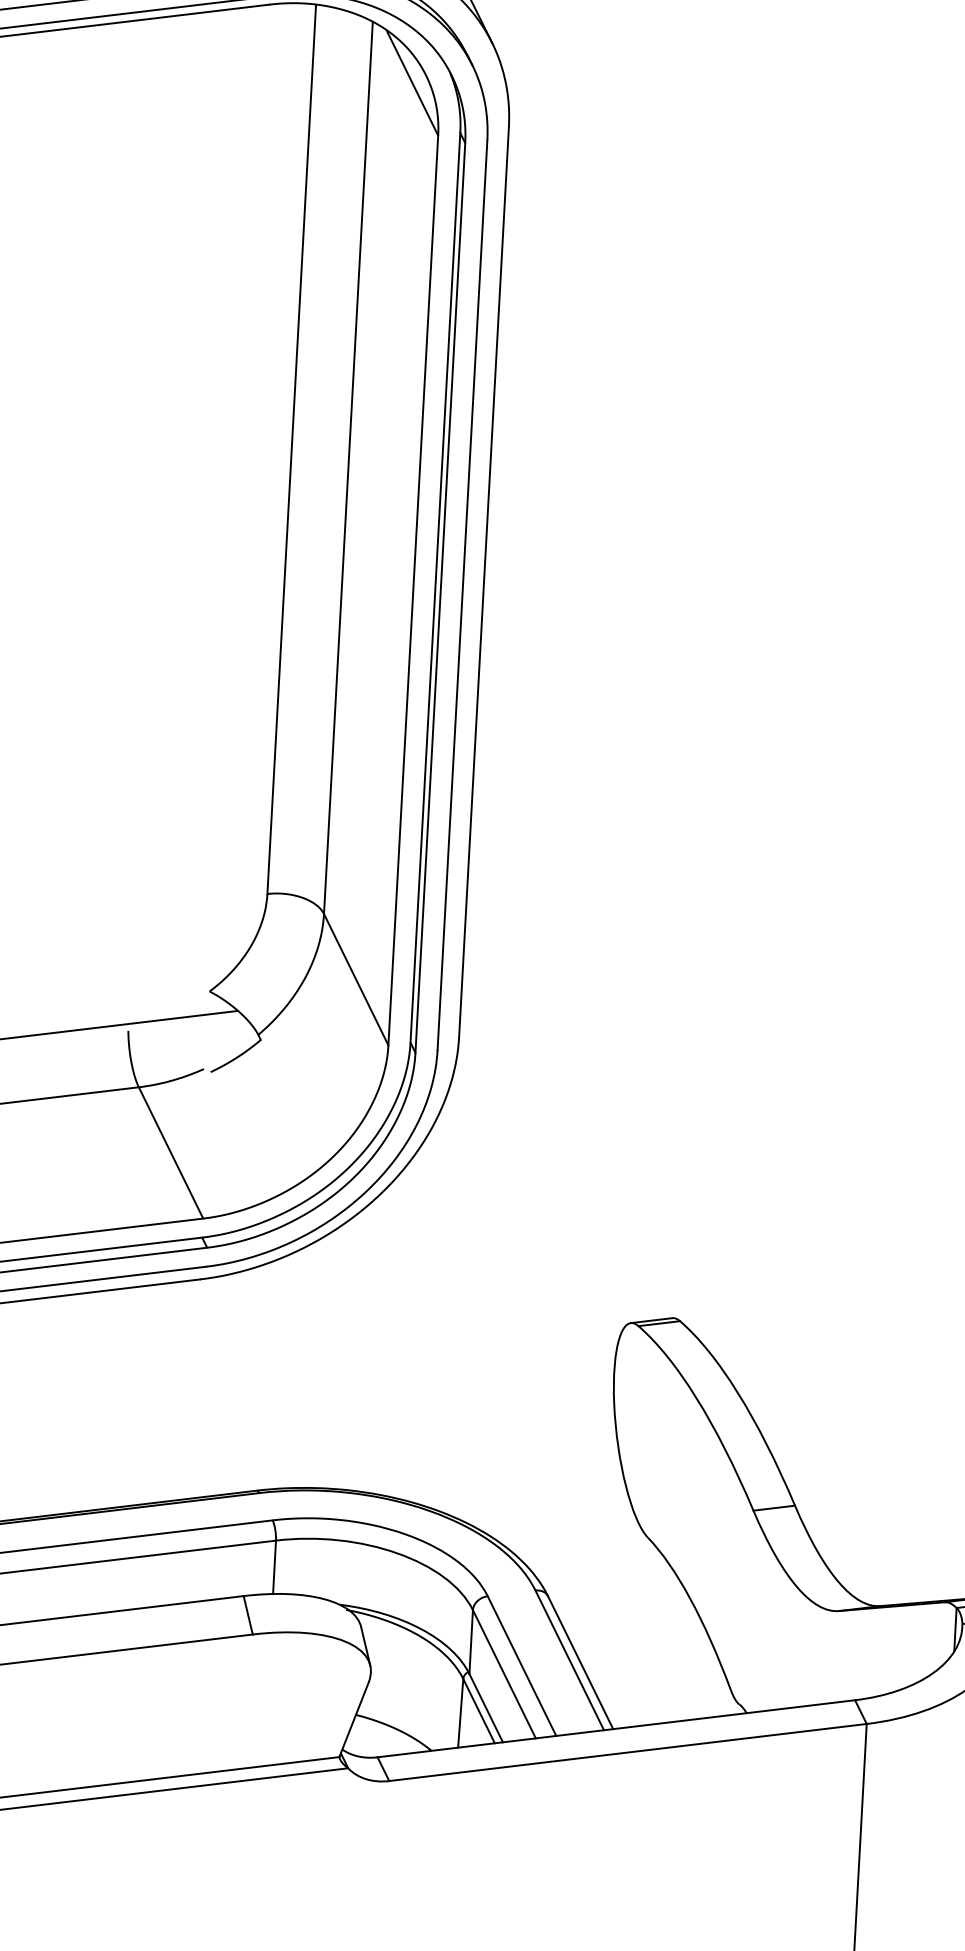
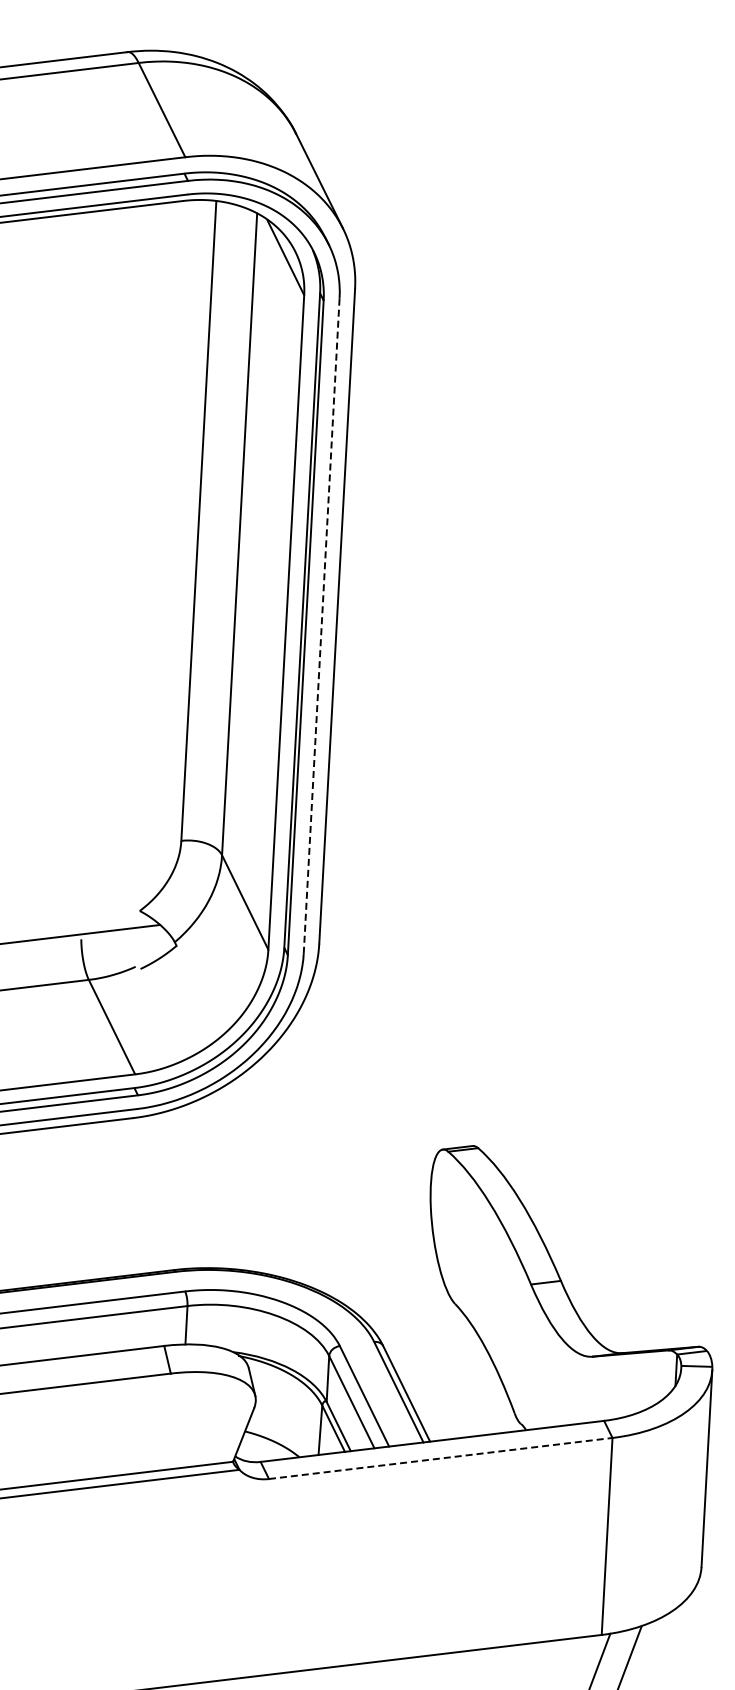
line: (462, 594) -> (321, 625), solid -> dashed
line: (627, 1752) -> (440, 1458), solid -> dashed

